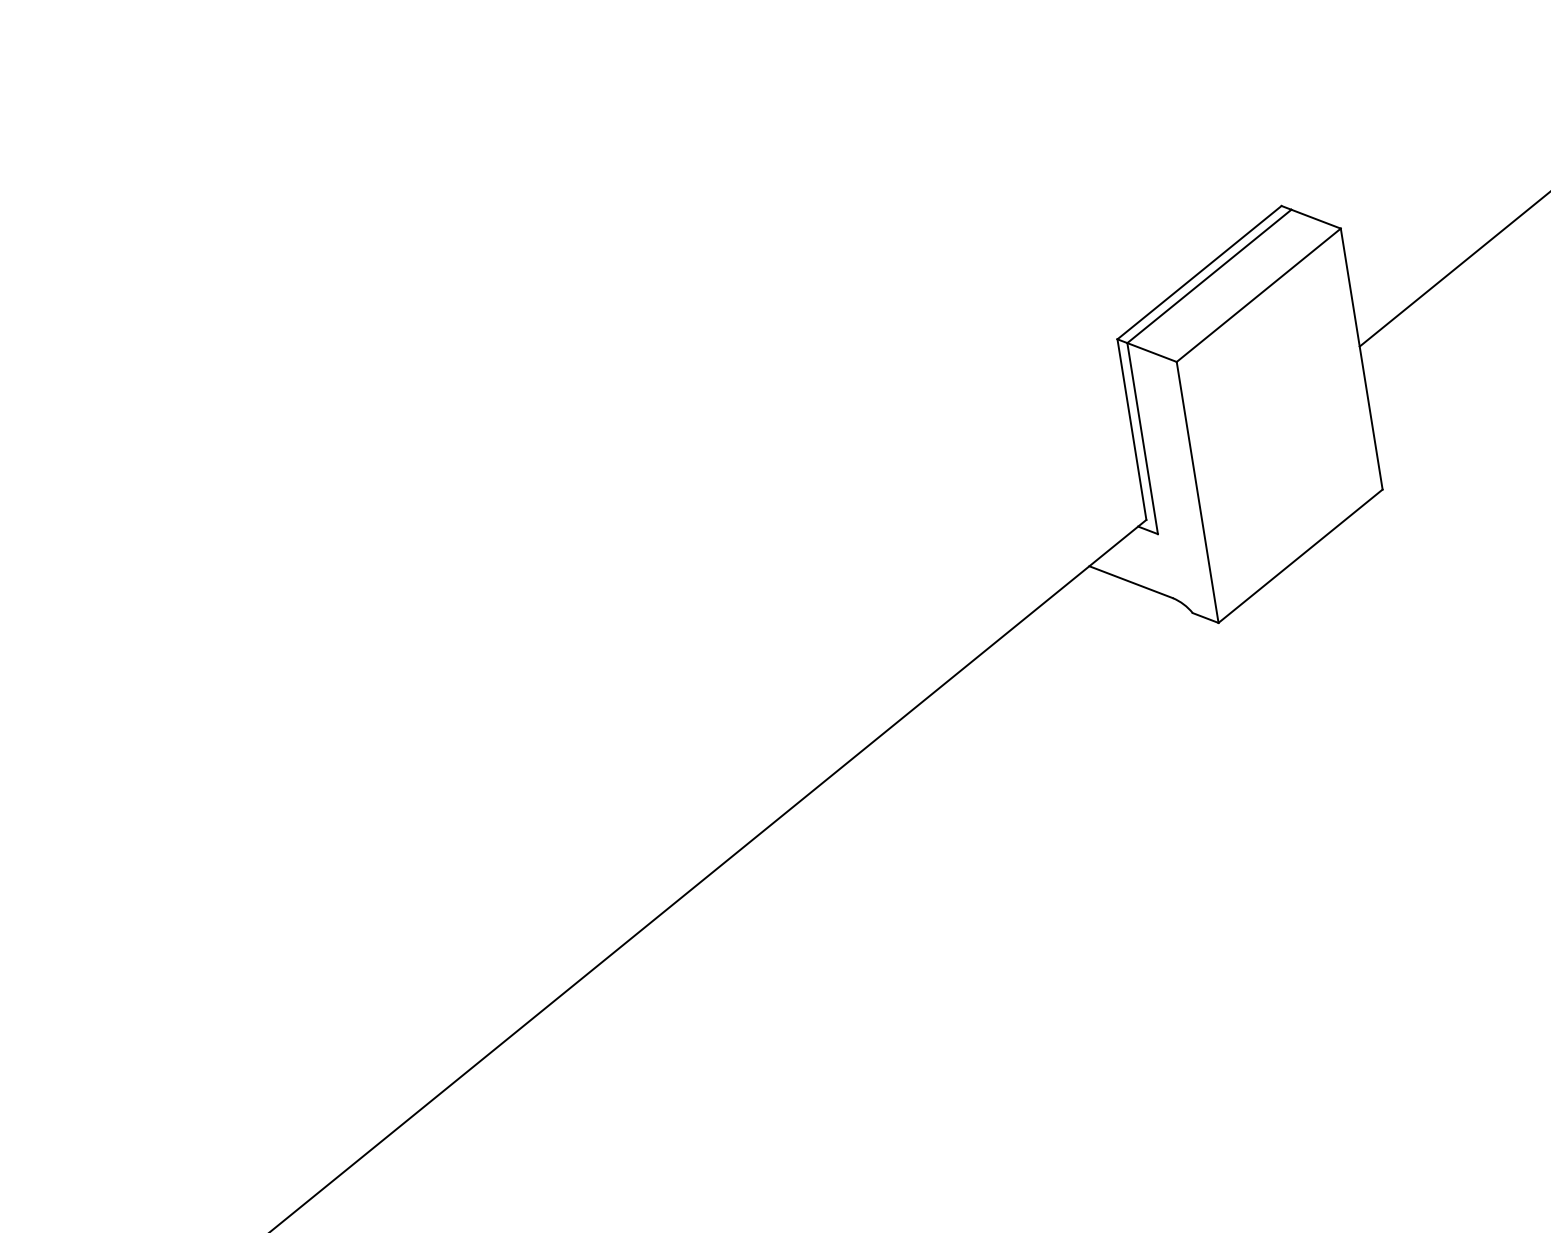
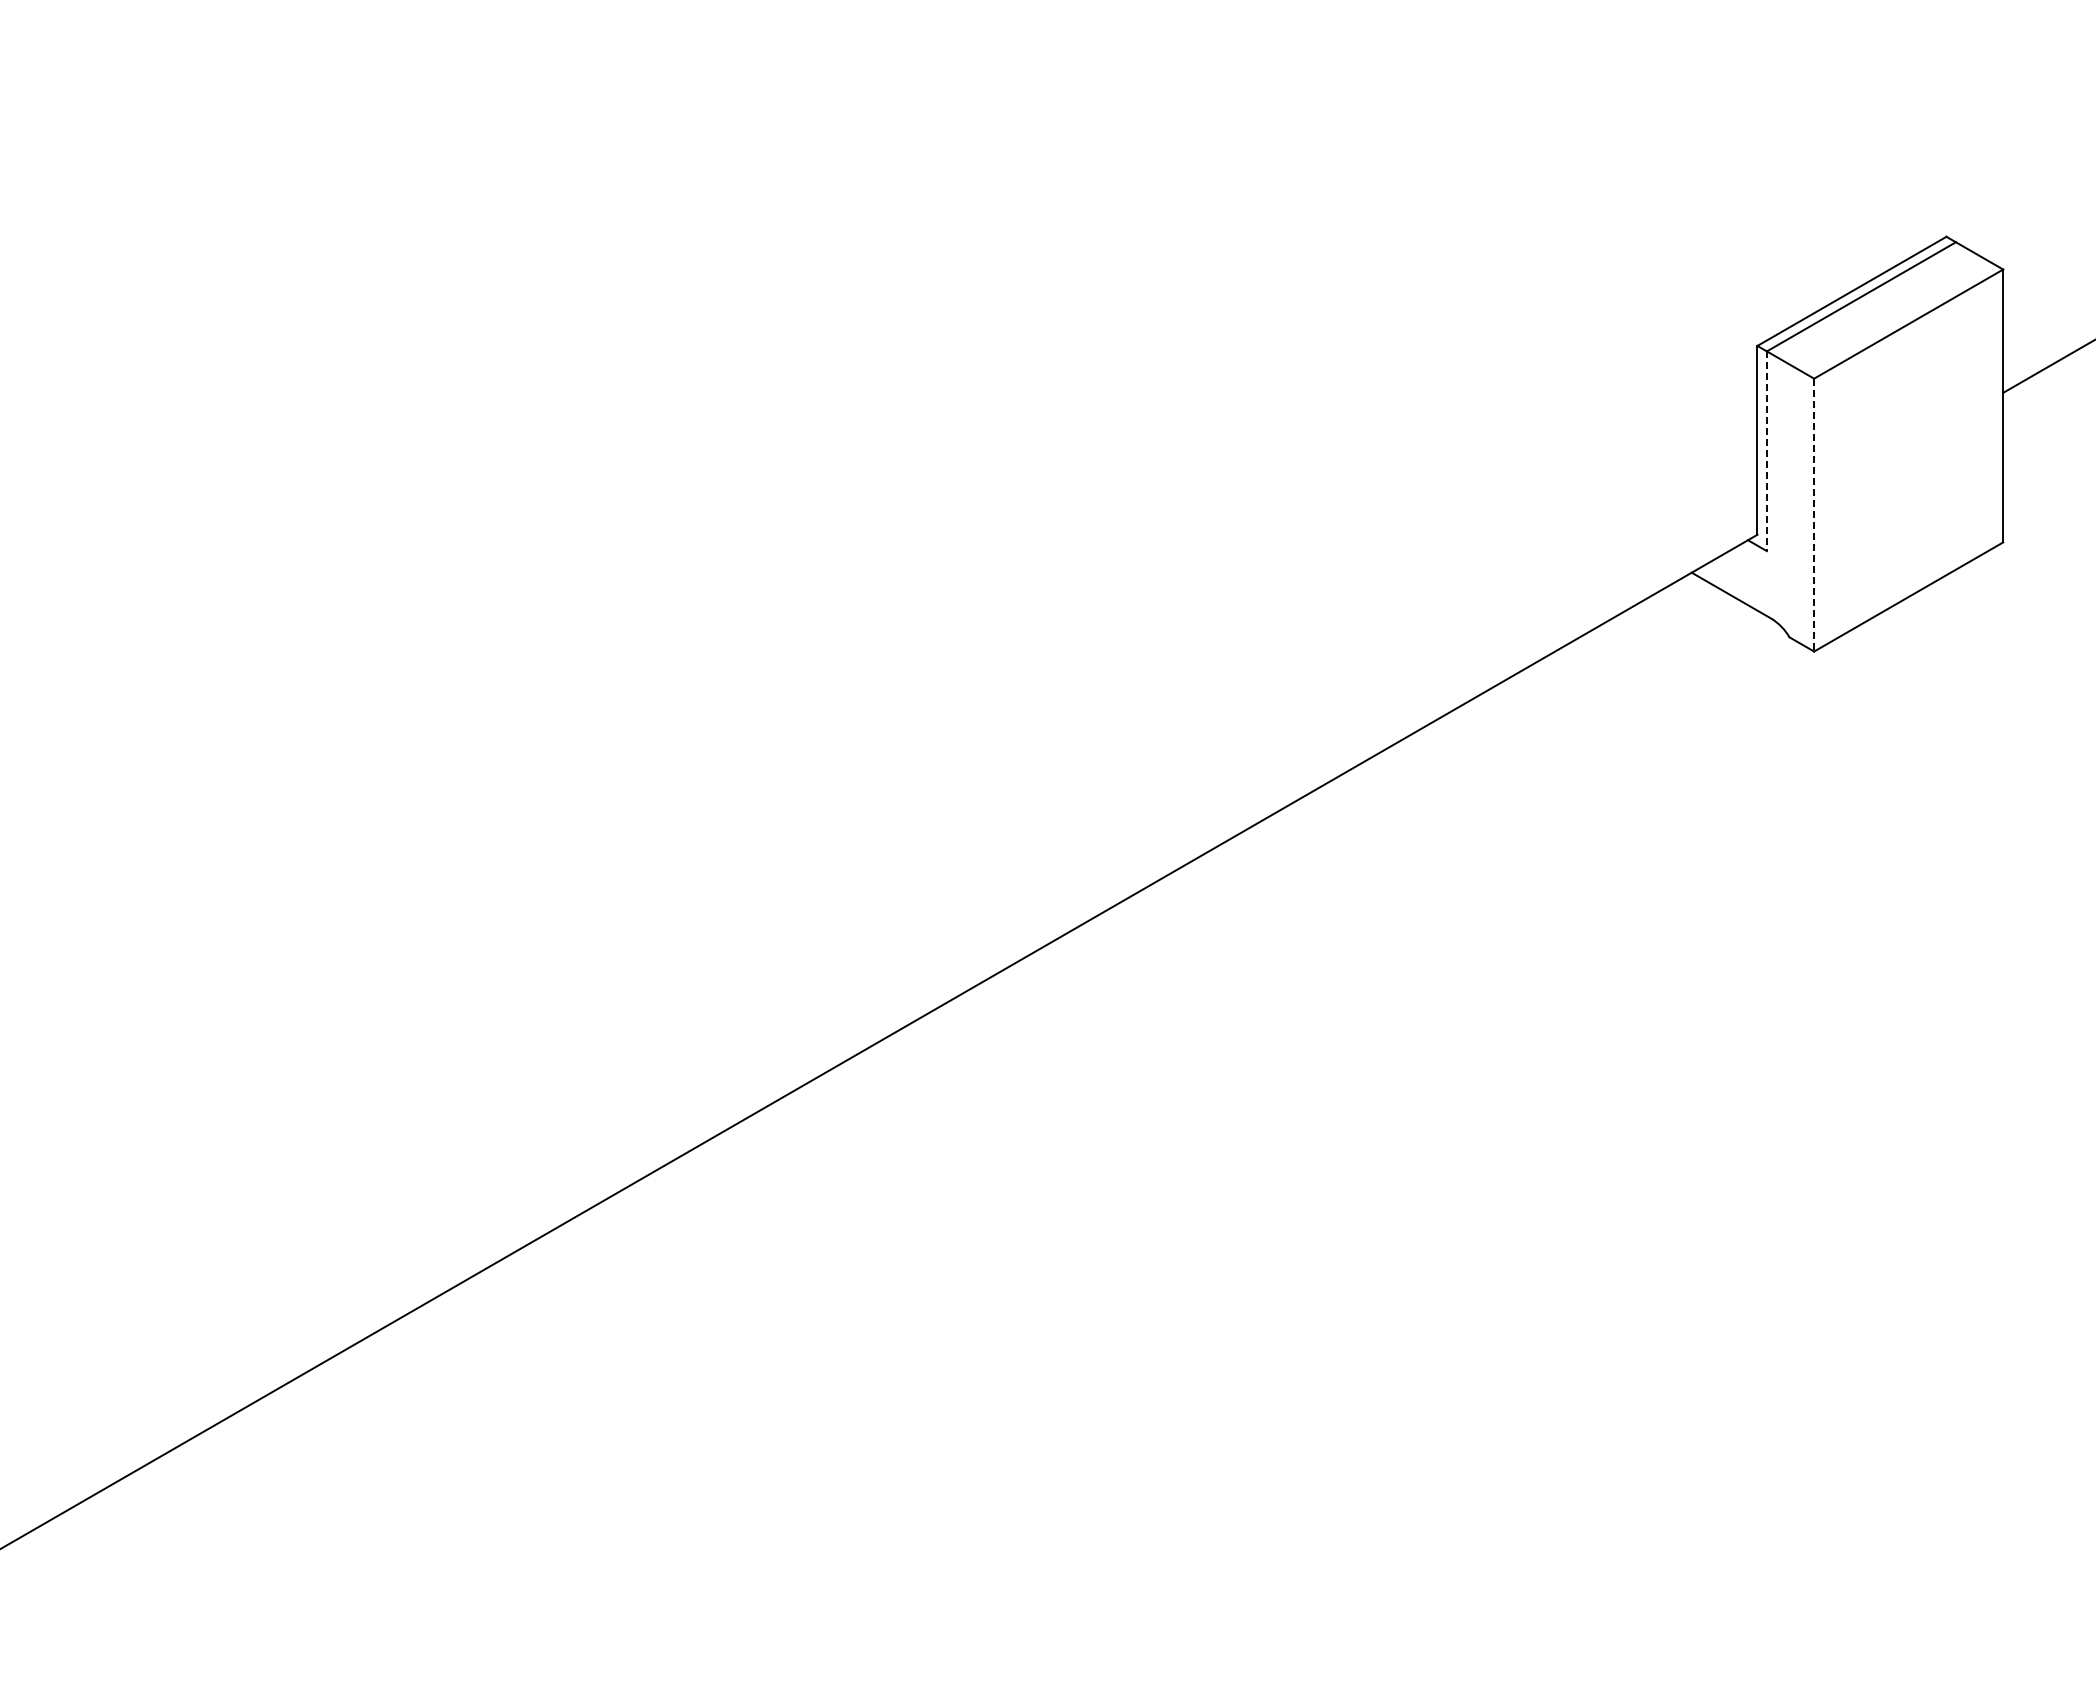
line: (1142, 438) -> (1766, 451), solid -> dashed
line: (1198, 492) -> (1814, 515), solid -> dashed

